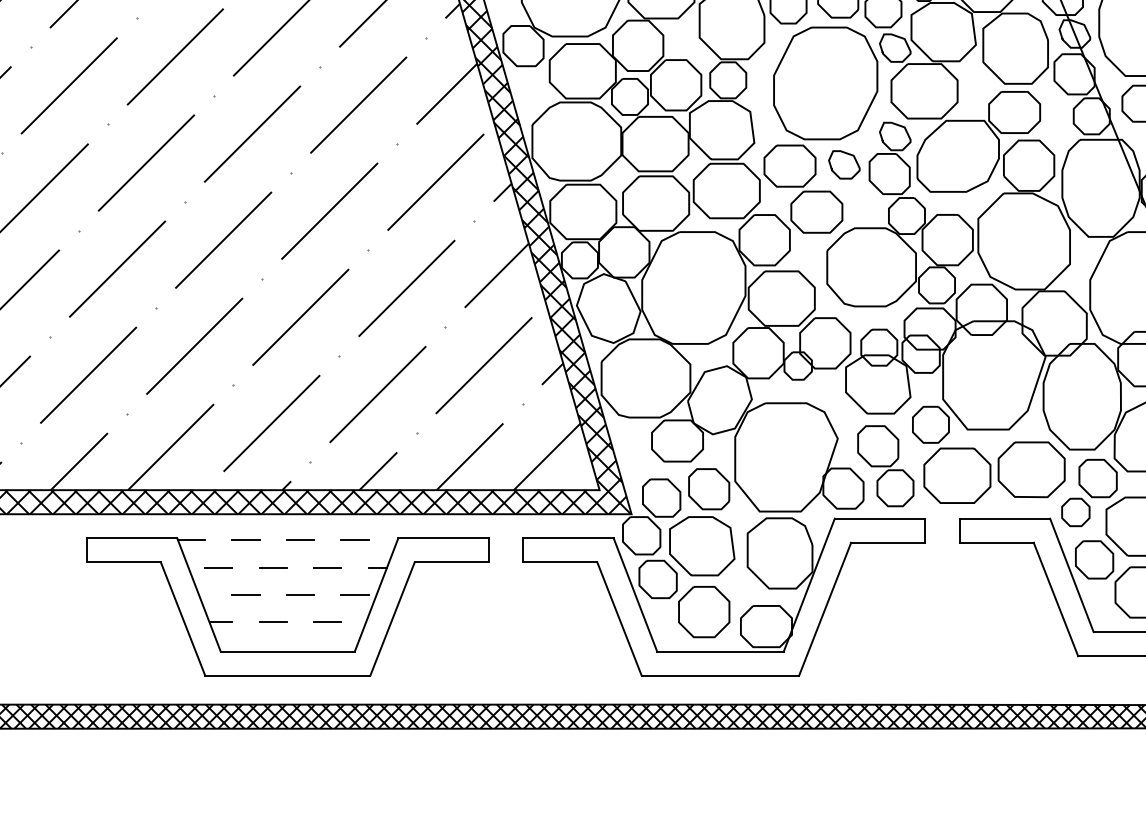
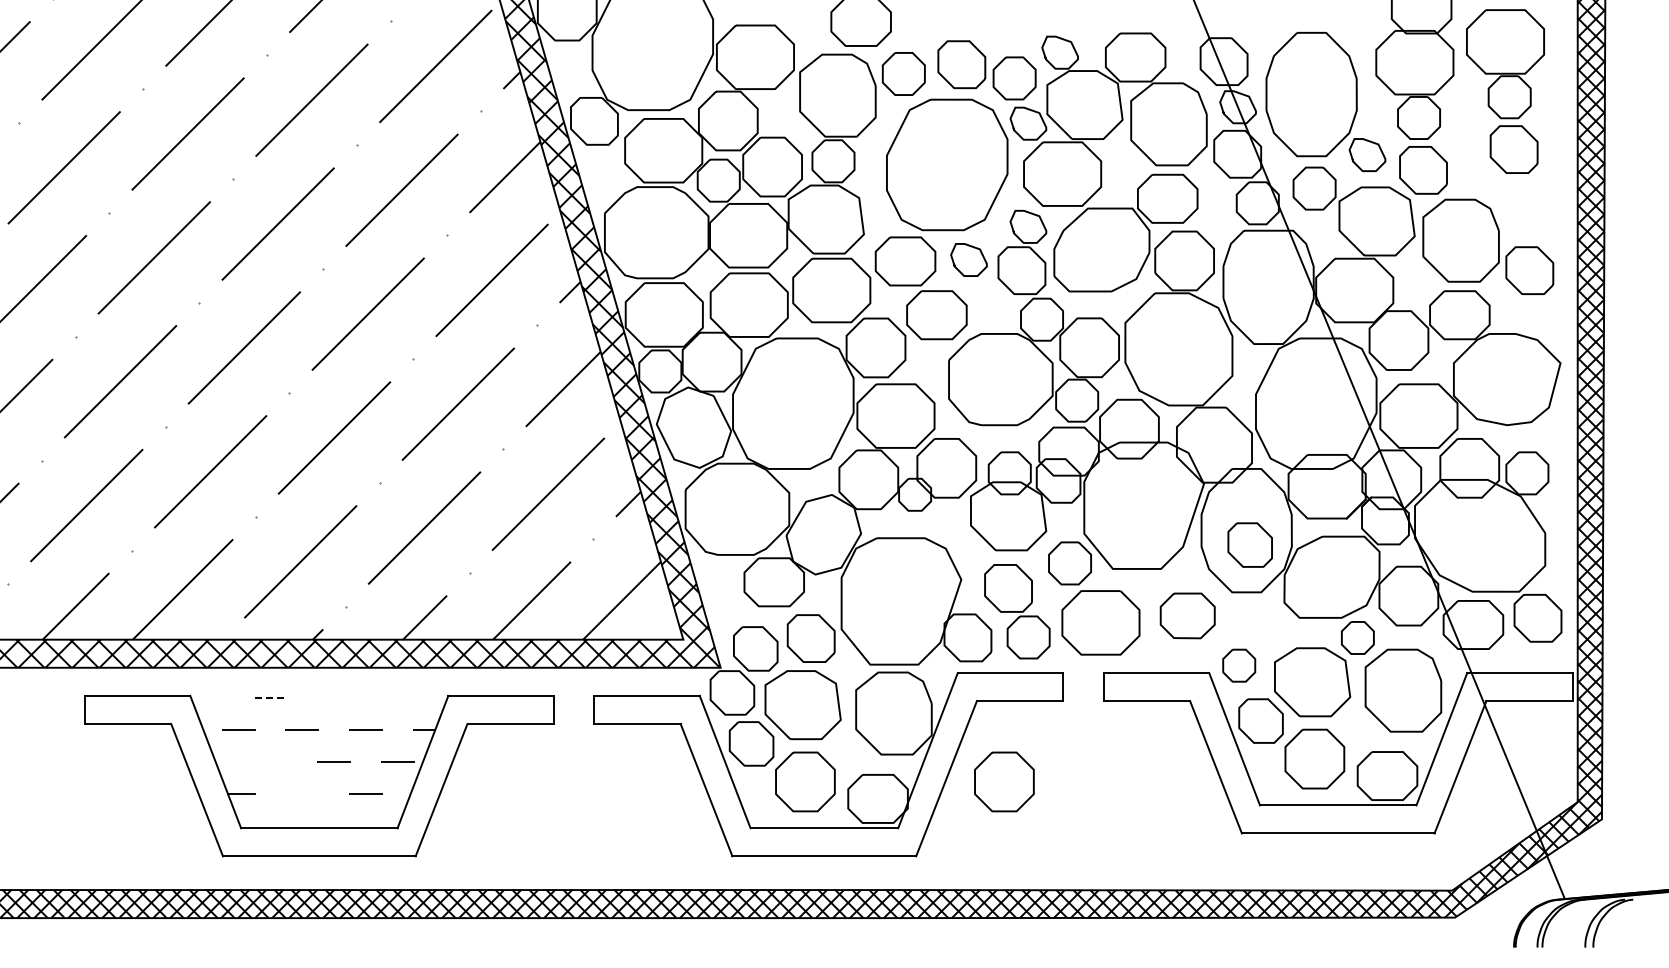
part: (1031, 469) -> (1187, 615), size x0.7
part: (1097, 478) -> (1249, 544), moved
line: (354, 539) -> (397, 697), removed
line: (191, 540) -> (206, 698), removed
line: (245, 540) -> (270, 698), solid -> dashed
line: (300, 540) -> (334, 698), removed
line: (245, 595) -> (270, 762), removed
part: (874, 611) -> (1004, 781), added
line: (273, 621) -> (302, 793), removed

